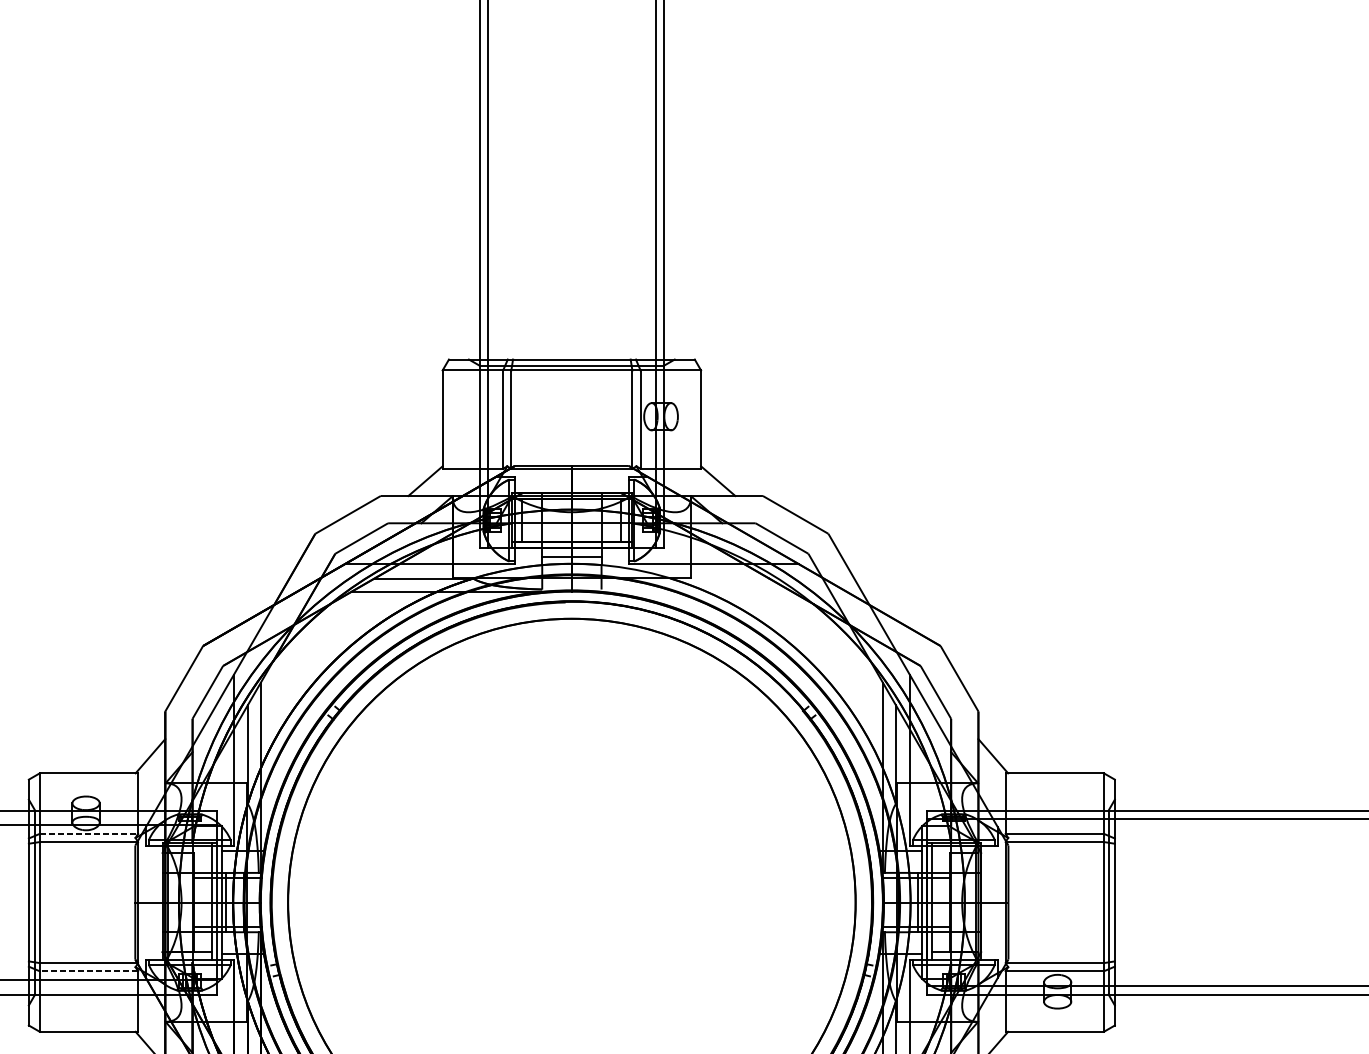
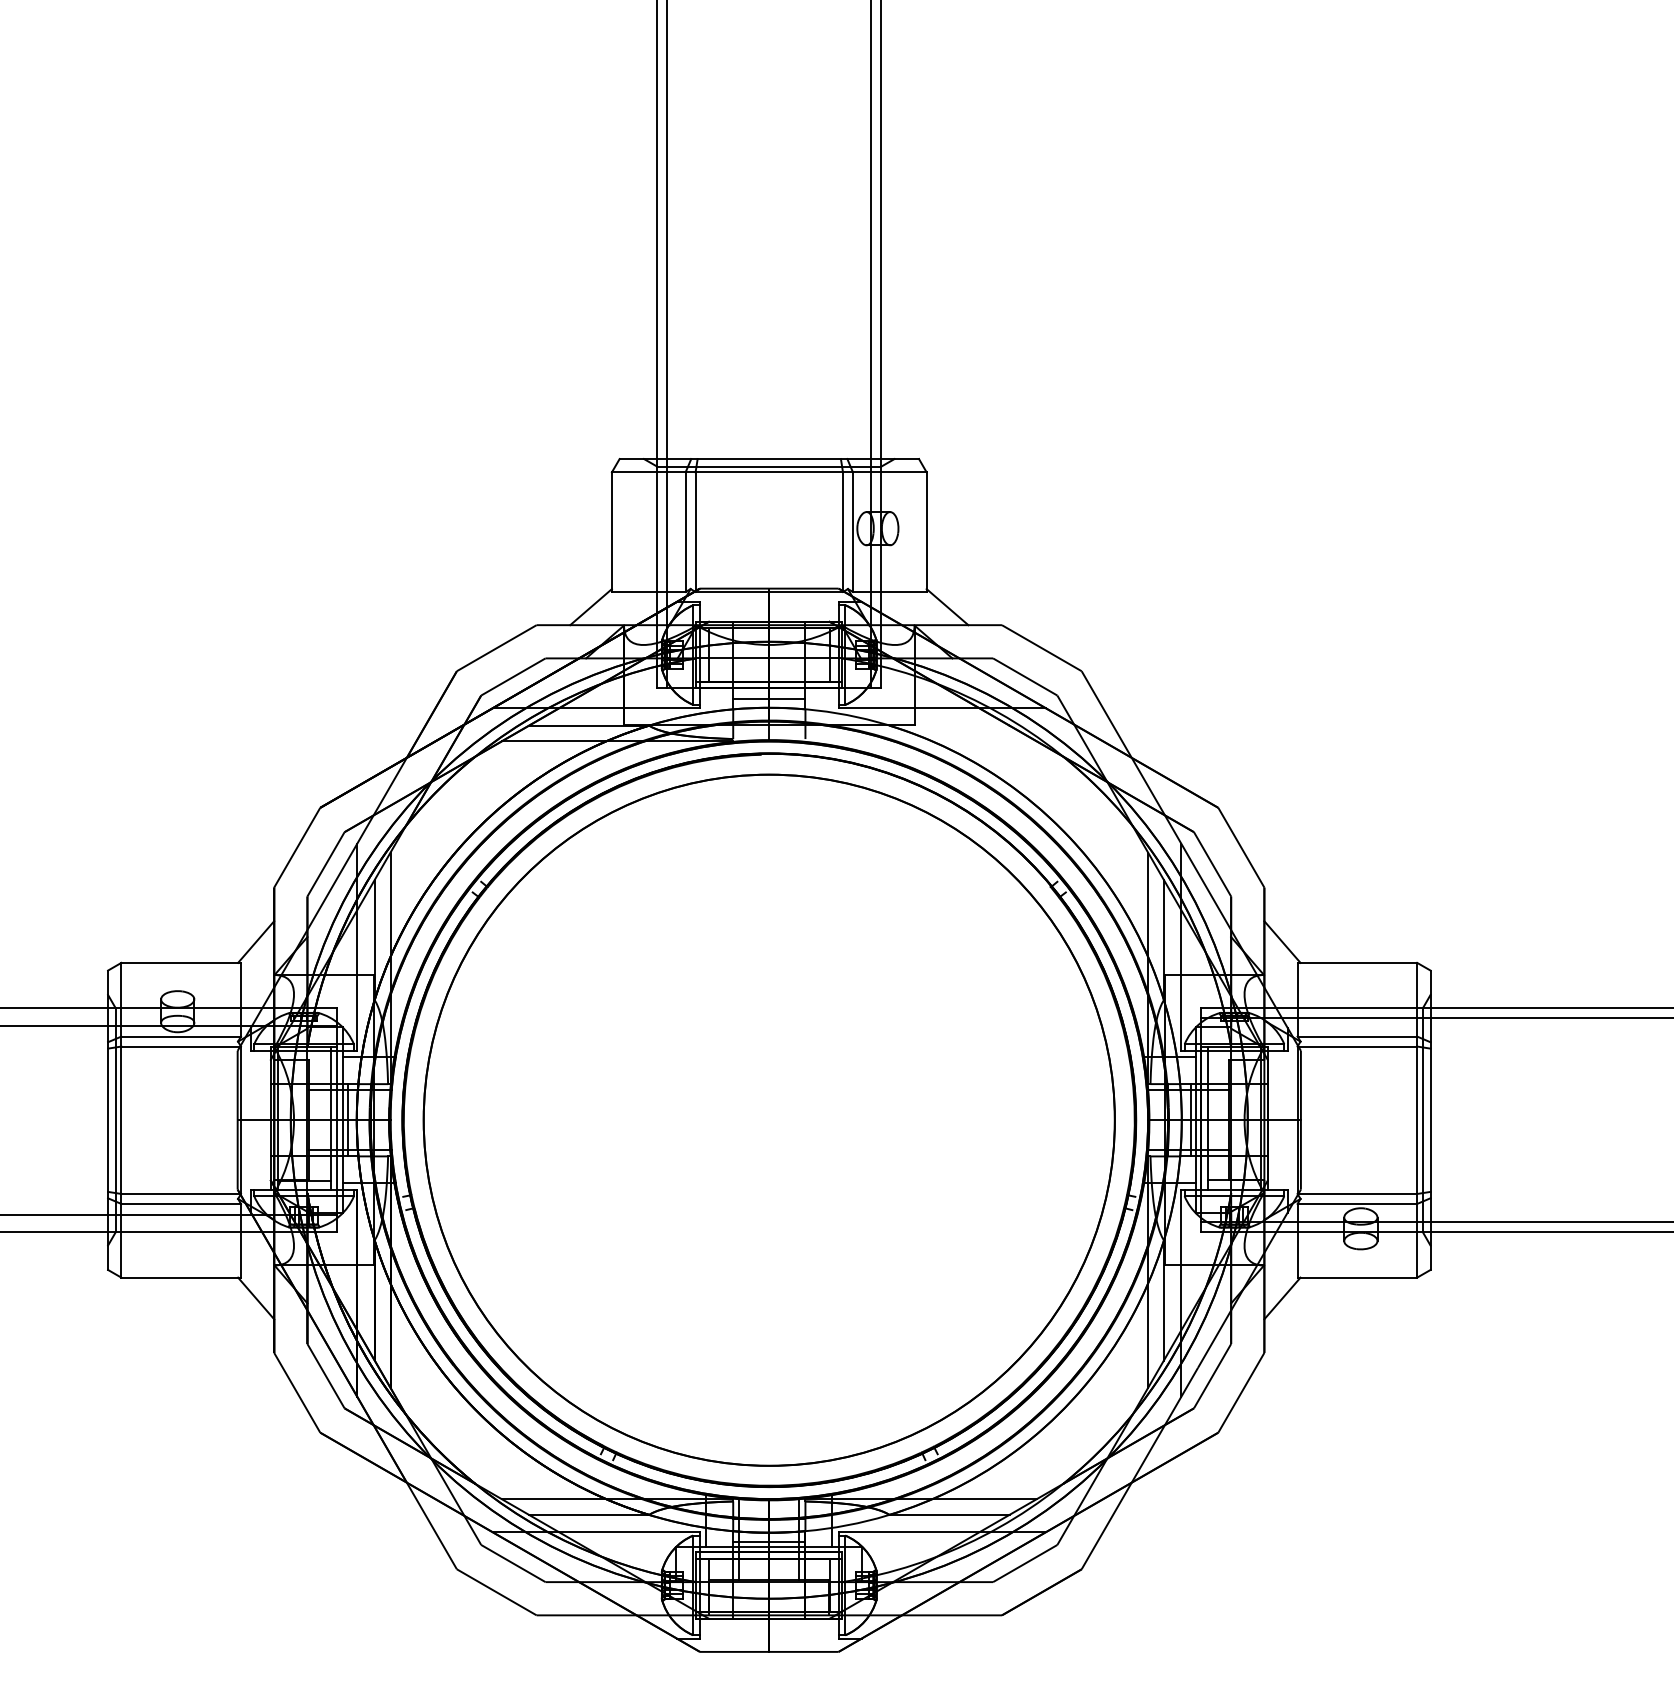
line: (89, 833) -> (181, 1036), dashed -> solid
line: (89, 970) -> (181, 1203), dashed -> solid

